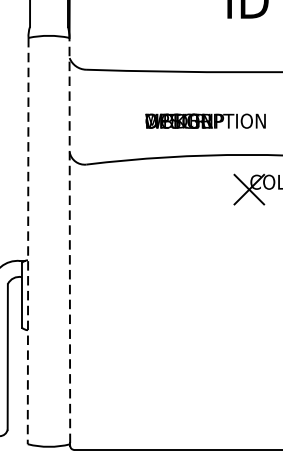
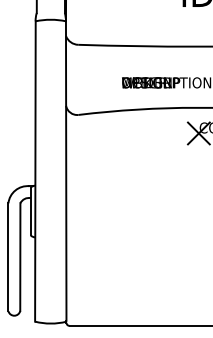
line: (28, 241) -> (35, 171), dashed -> solid
line: (70, 241) -> (66, 171), dashed -> solid

